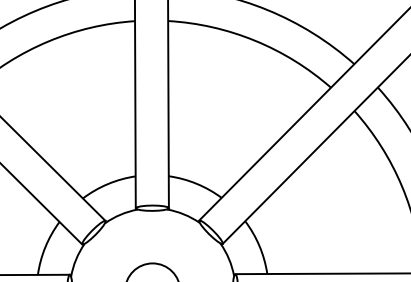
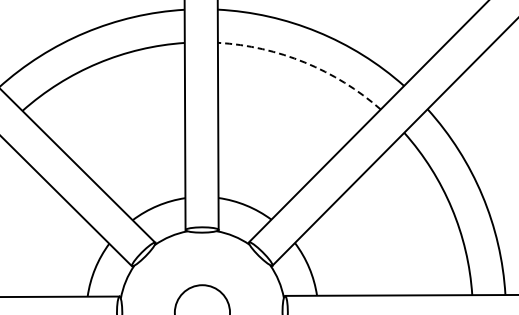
arc: (254, 40) -> (304, 62), solid -> dashed

